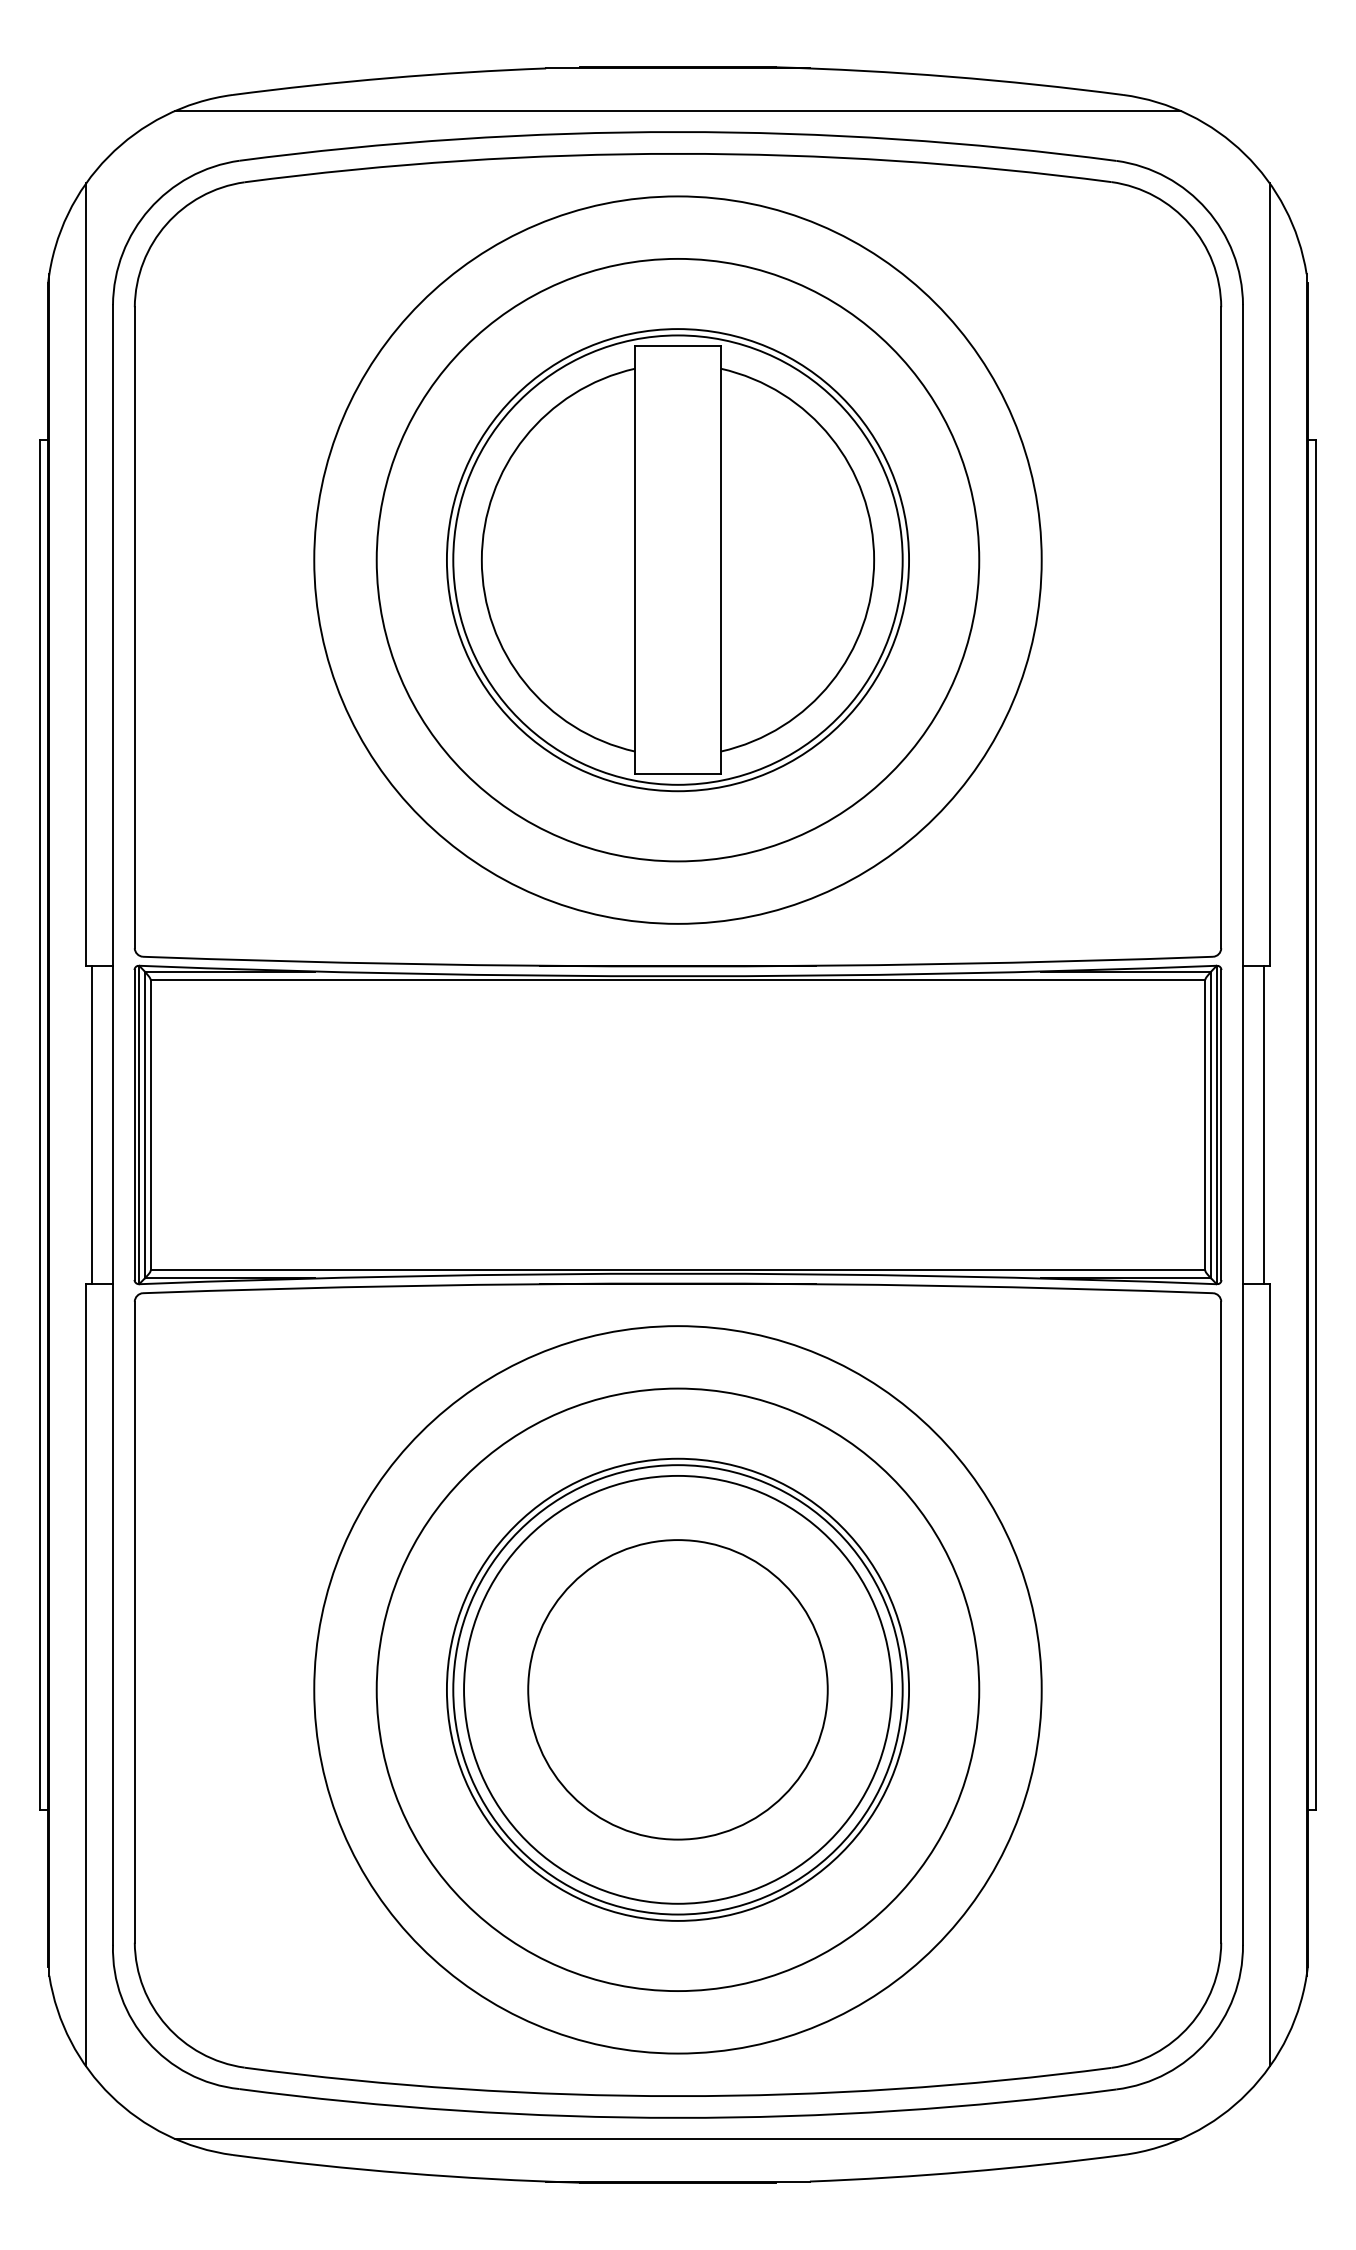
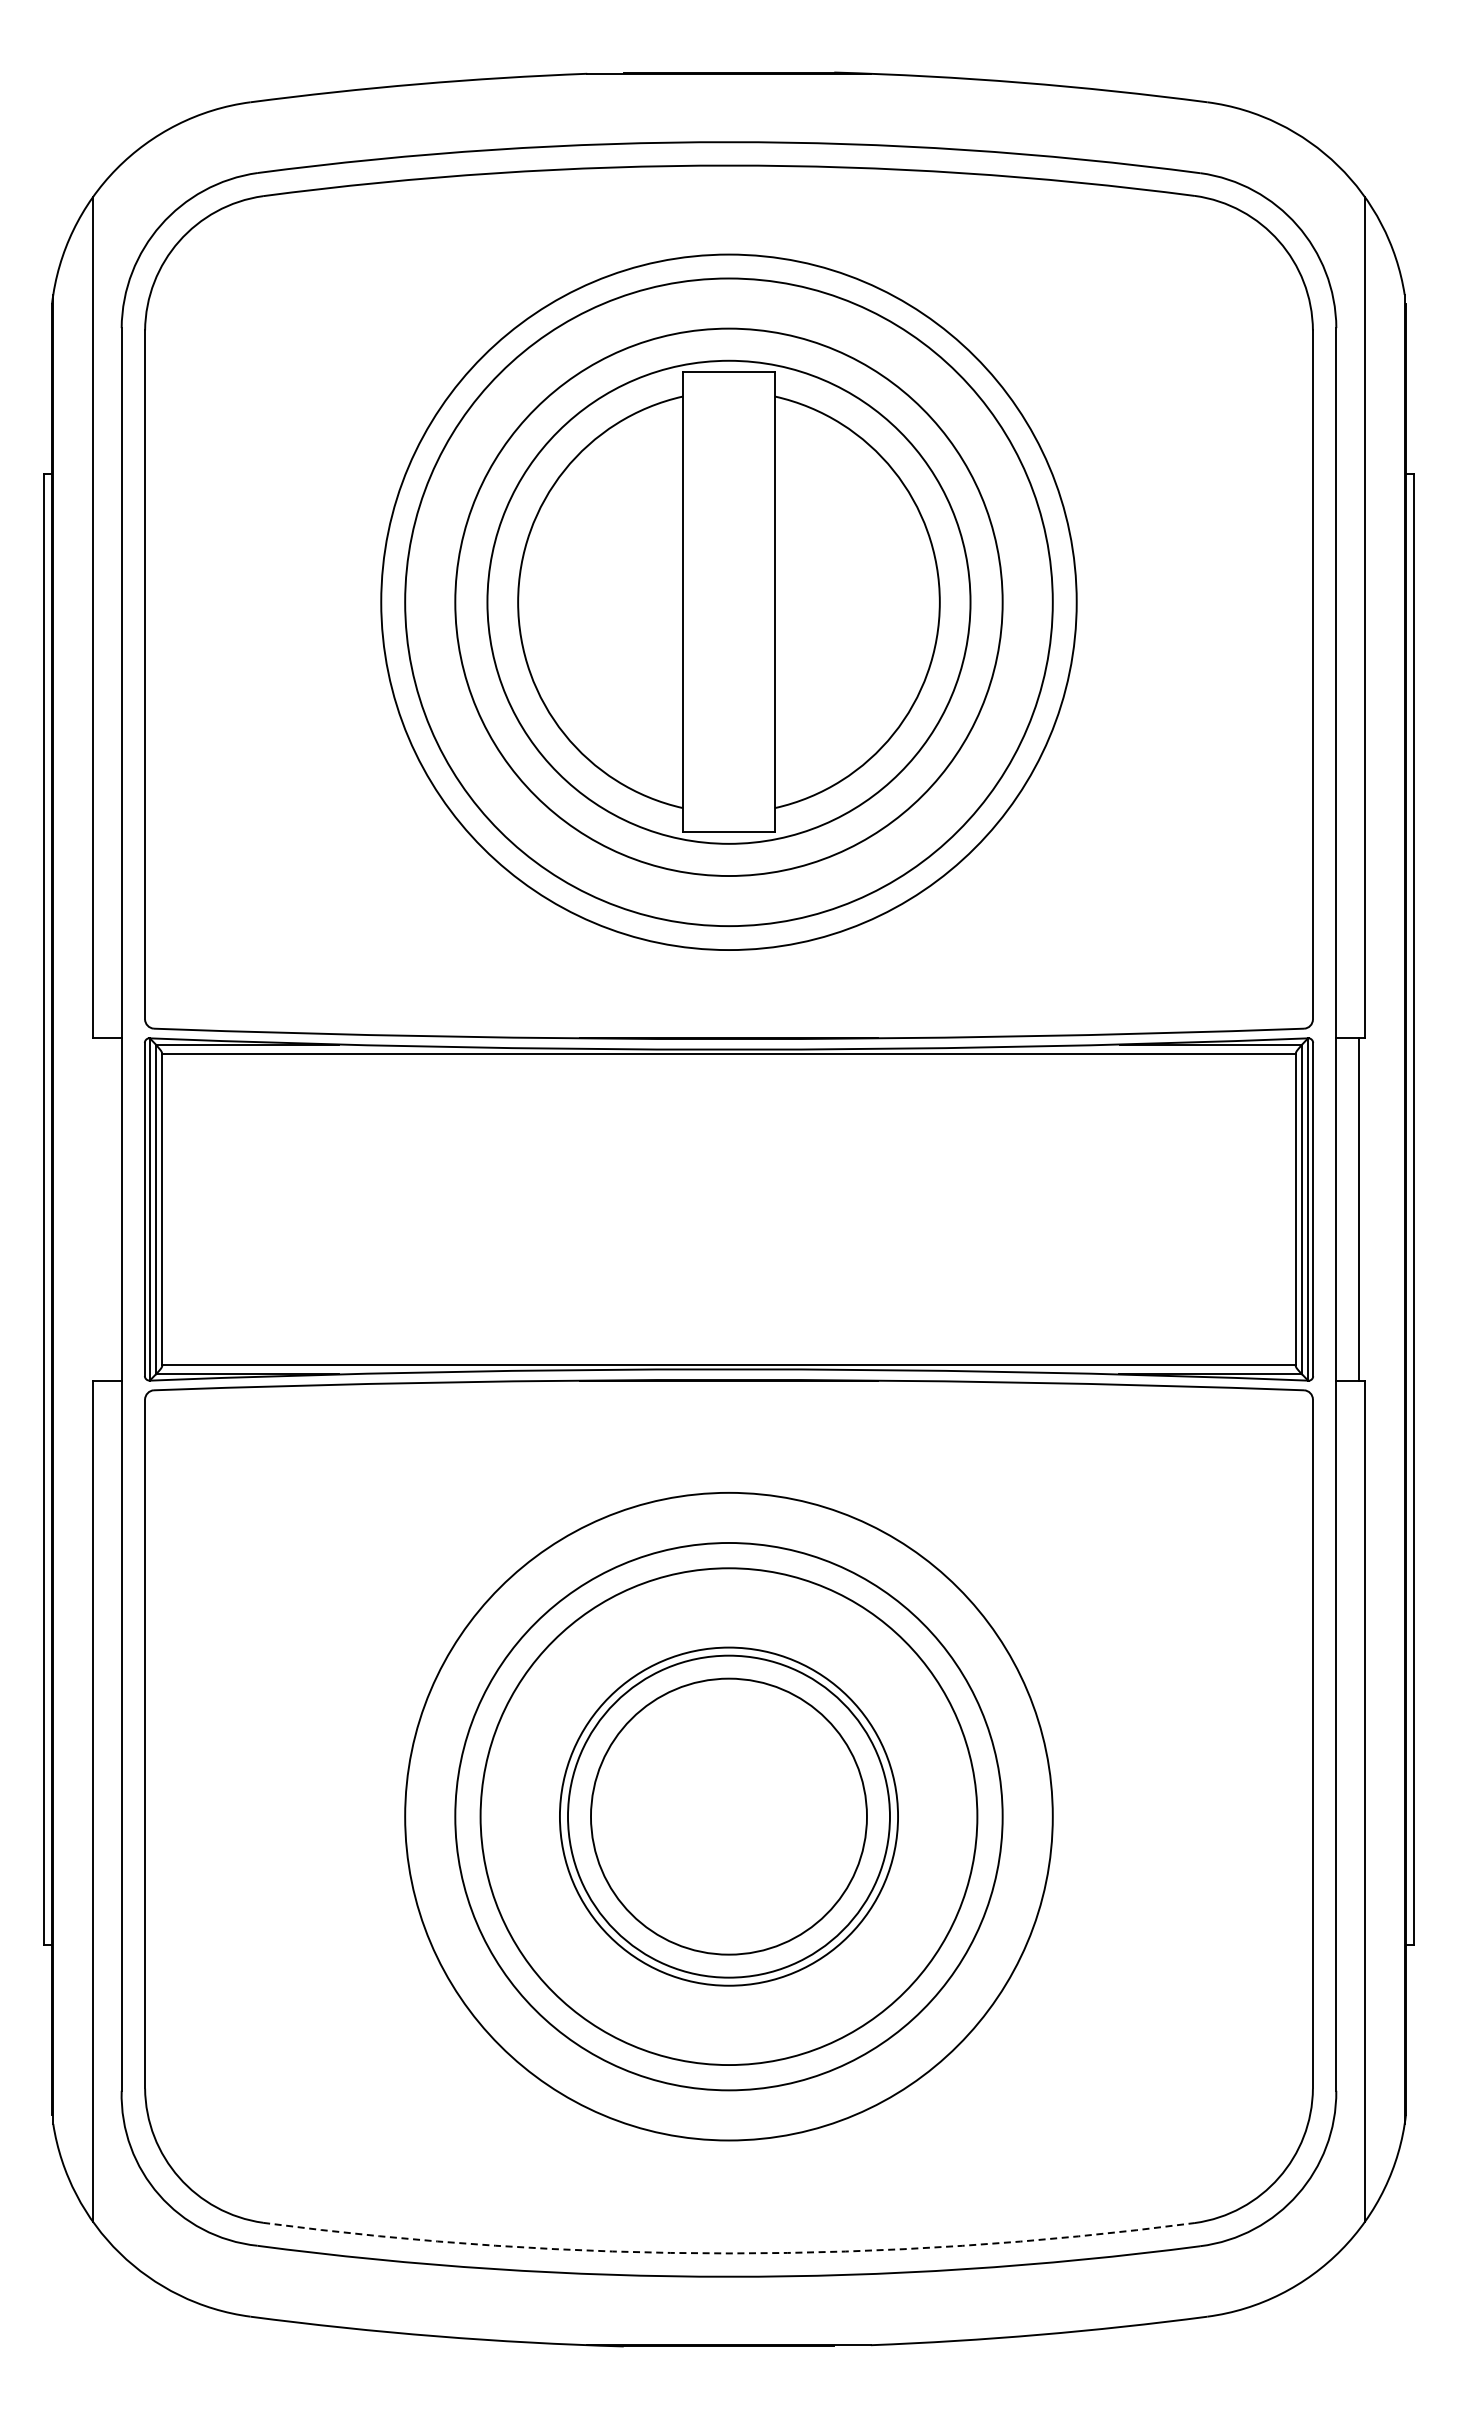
line: (677, 110) -> (728, 119), removed
circle: (677, 559) -> (728, 601), size x1.4
circle: (677, 560) -> (728, 602), size x0.7
line: (92, 1125) -> (99, 1209), removed
circle: (677, 1689) -> (728, 1816), size x0.6
circle: (677, 1689) -> (728, 1816), size x0.7
circle: (677, 1689) -> (728, 1816), size x0.7
arc: (678, 2096) -> (729, 2253), solid -> dashed
line: (677, 2139) -> (728, 2299), removed

